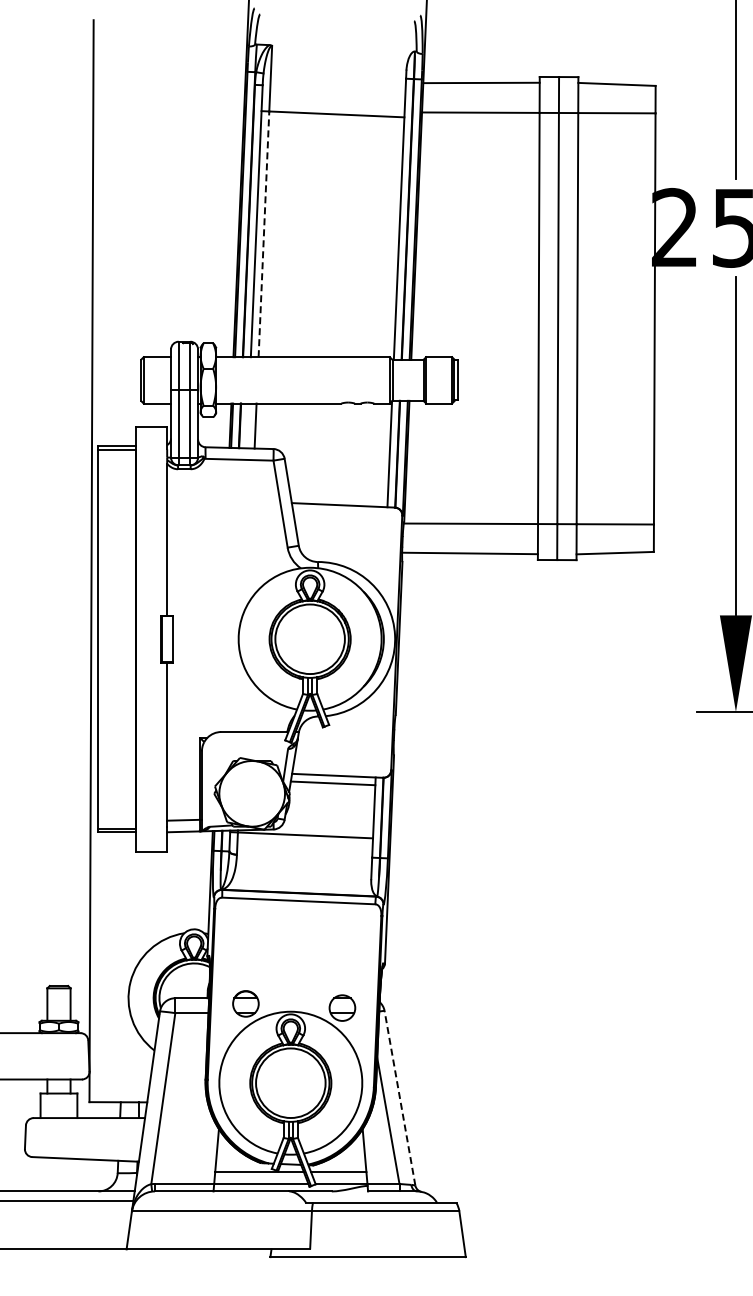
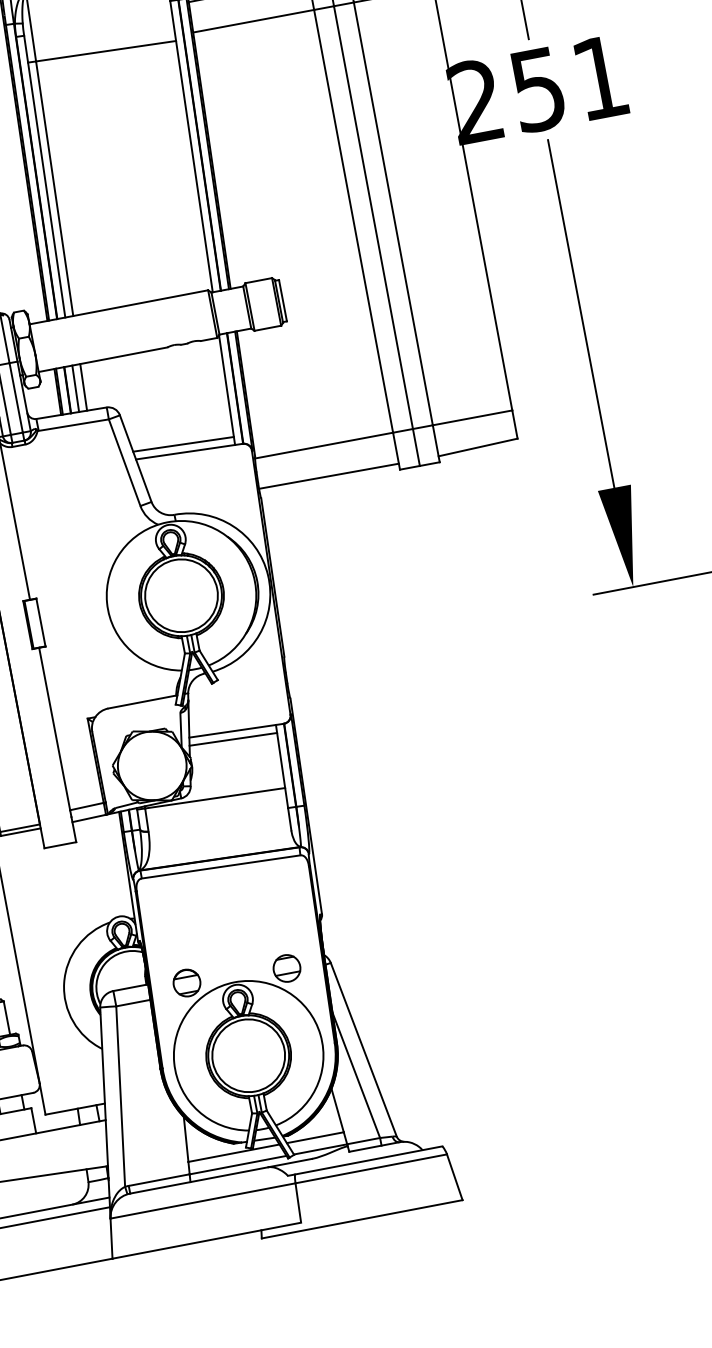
line: (263, 234) -> (54, 188), dashed -> solid
line: (247, 425) -> (75, 388), added
line: (338, 497) -> (182, 444), added
line: (399, 1098) -> (363, 1050), dashed -> solid

